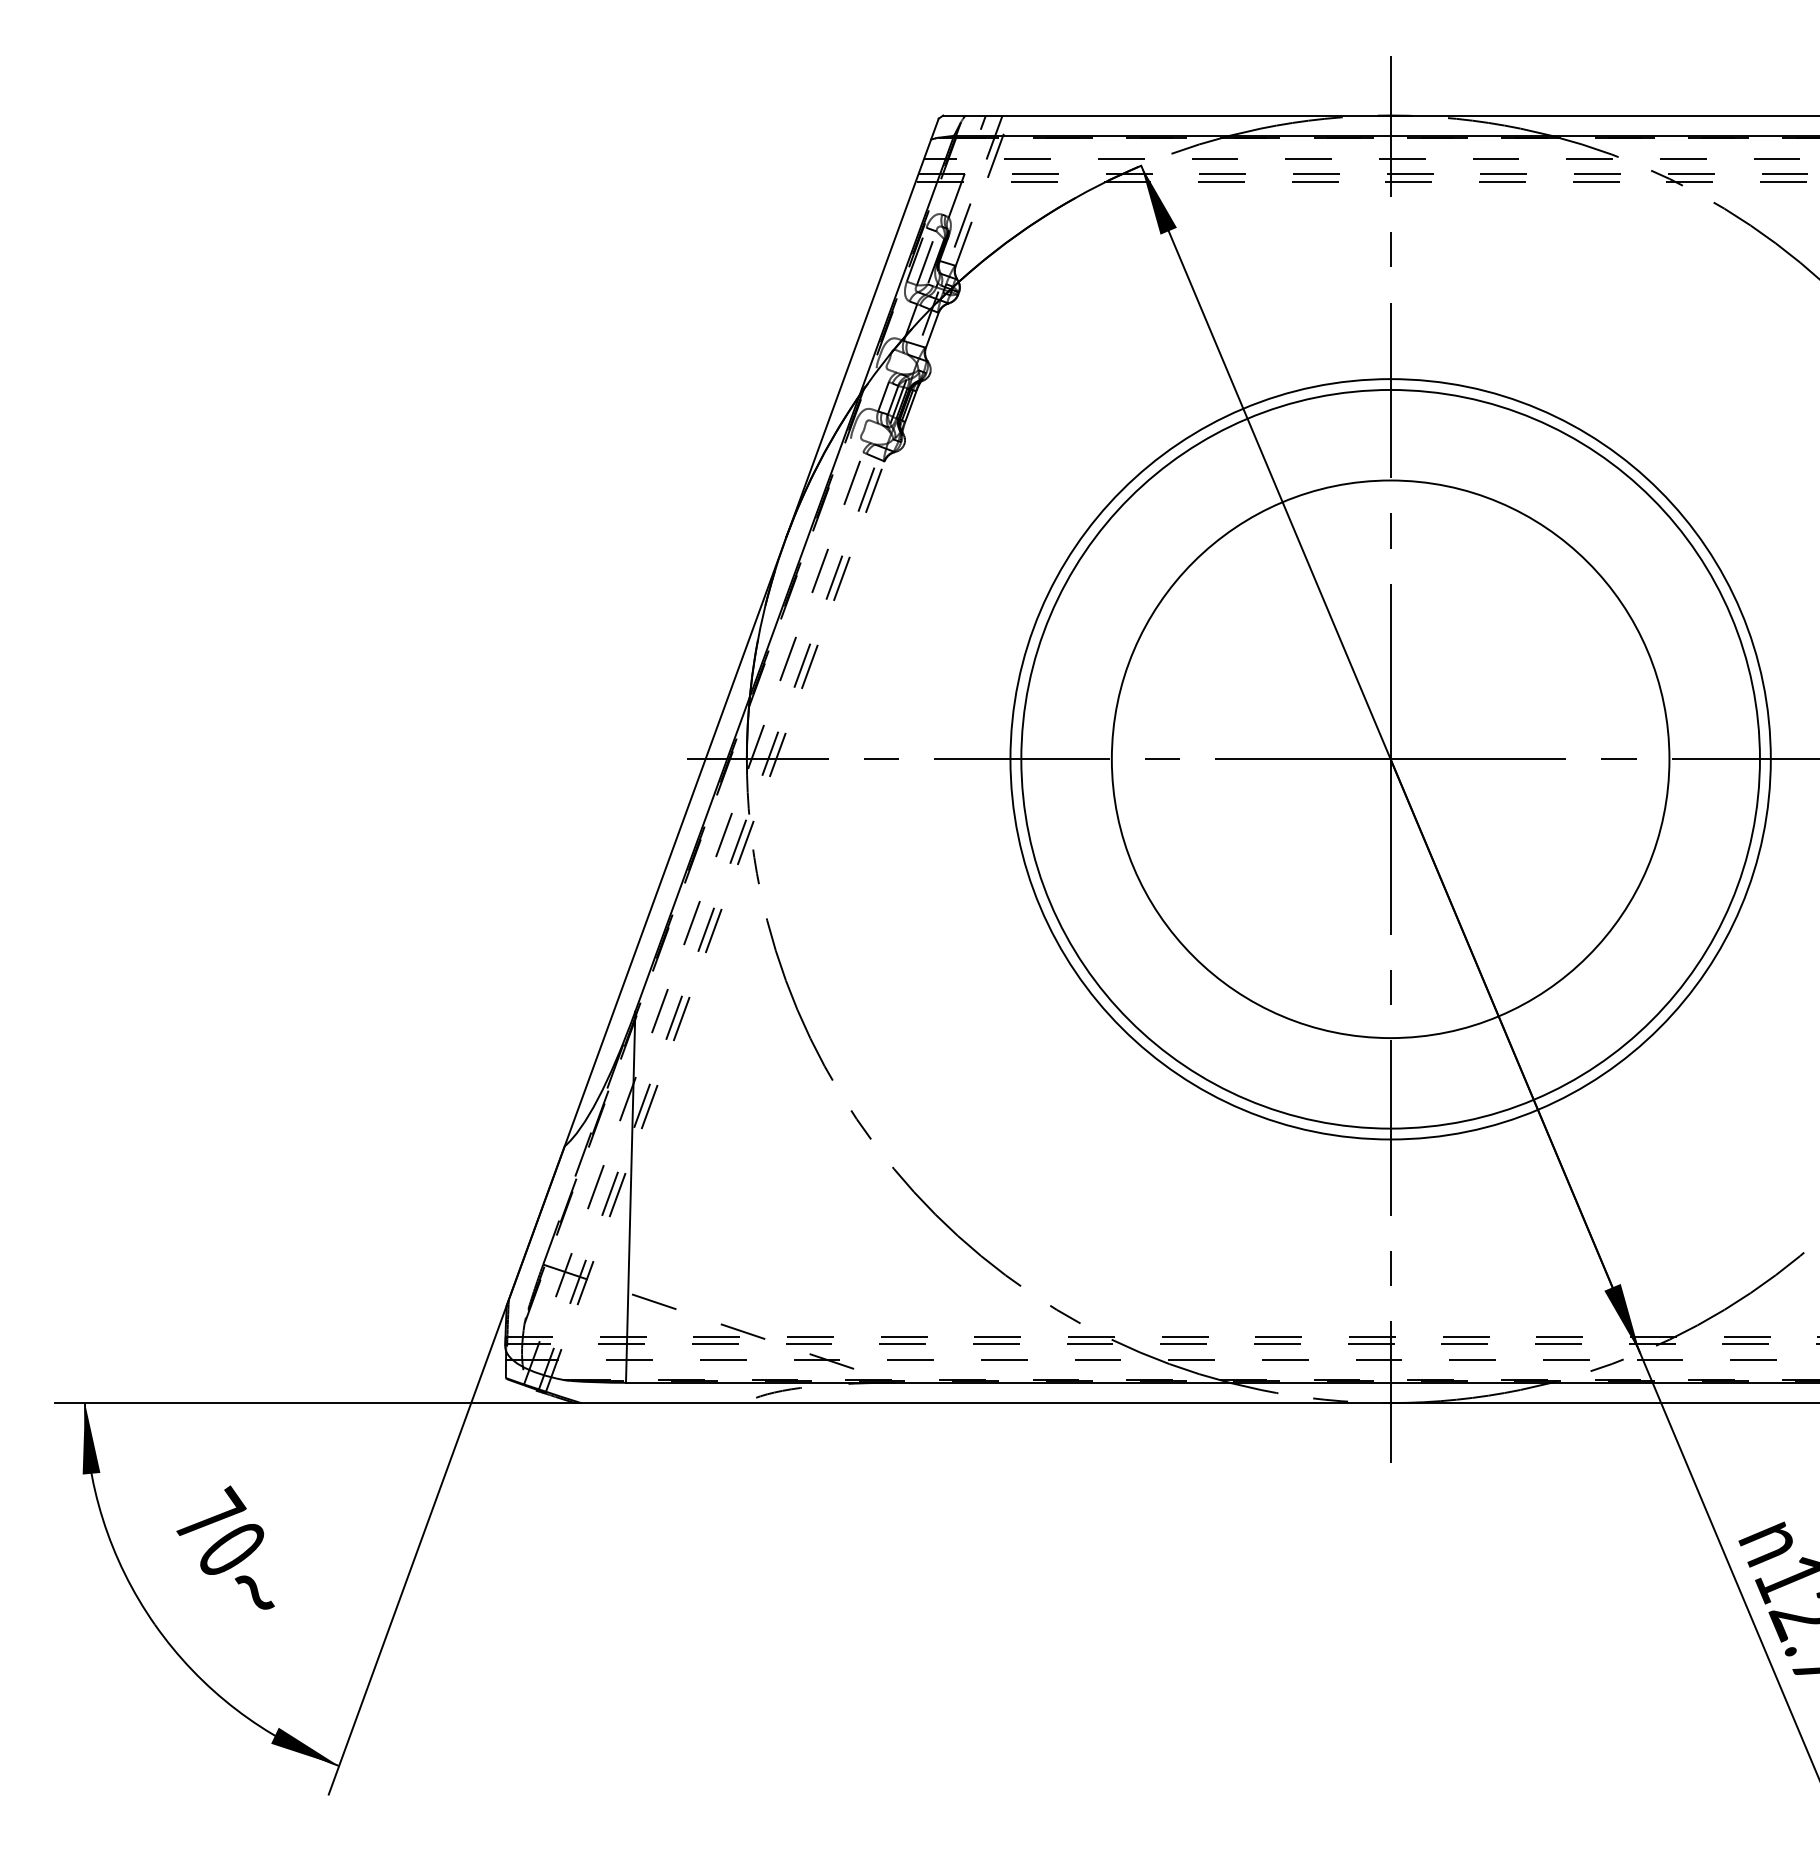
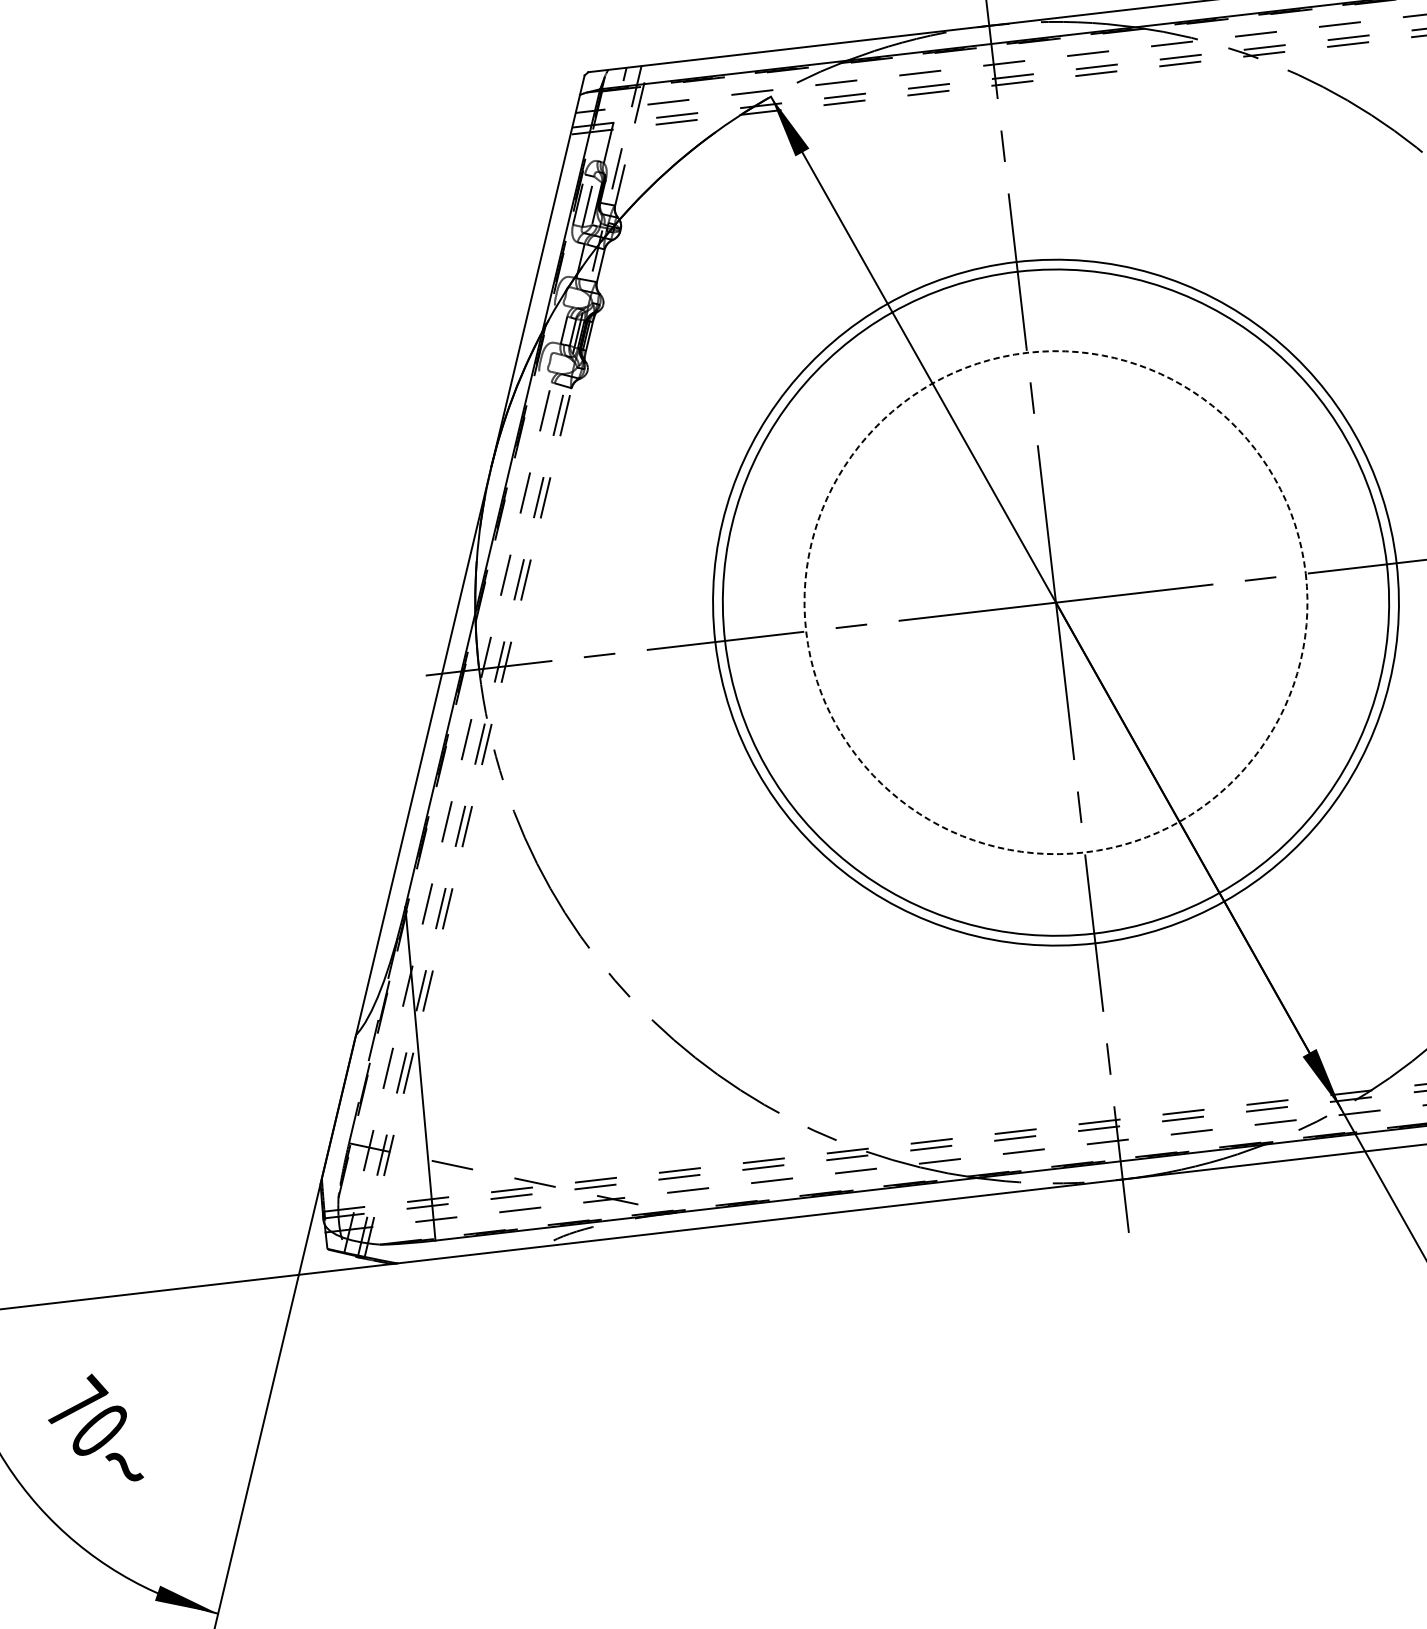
circle: (1390, 759) -> (1055, 602), solid -> dashed

